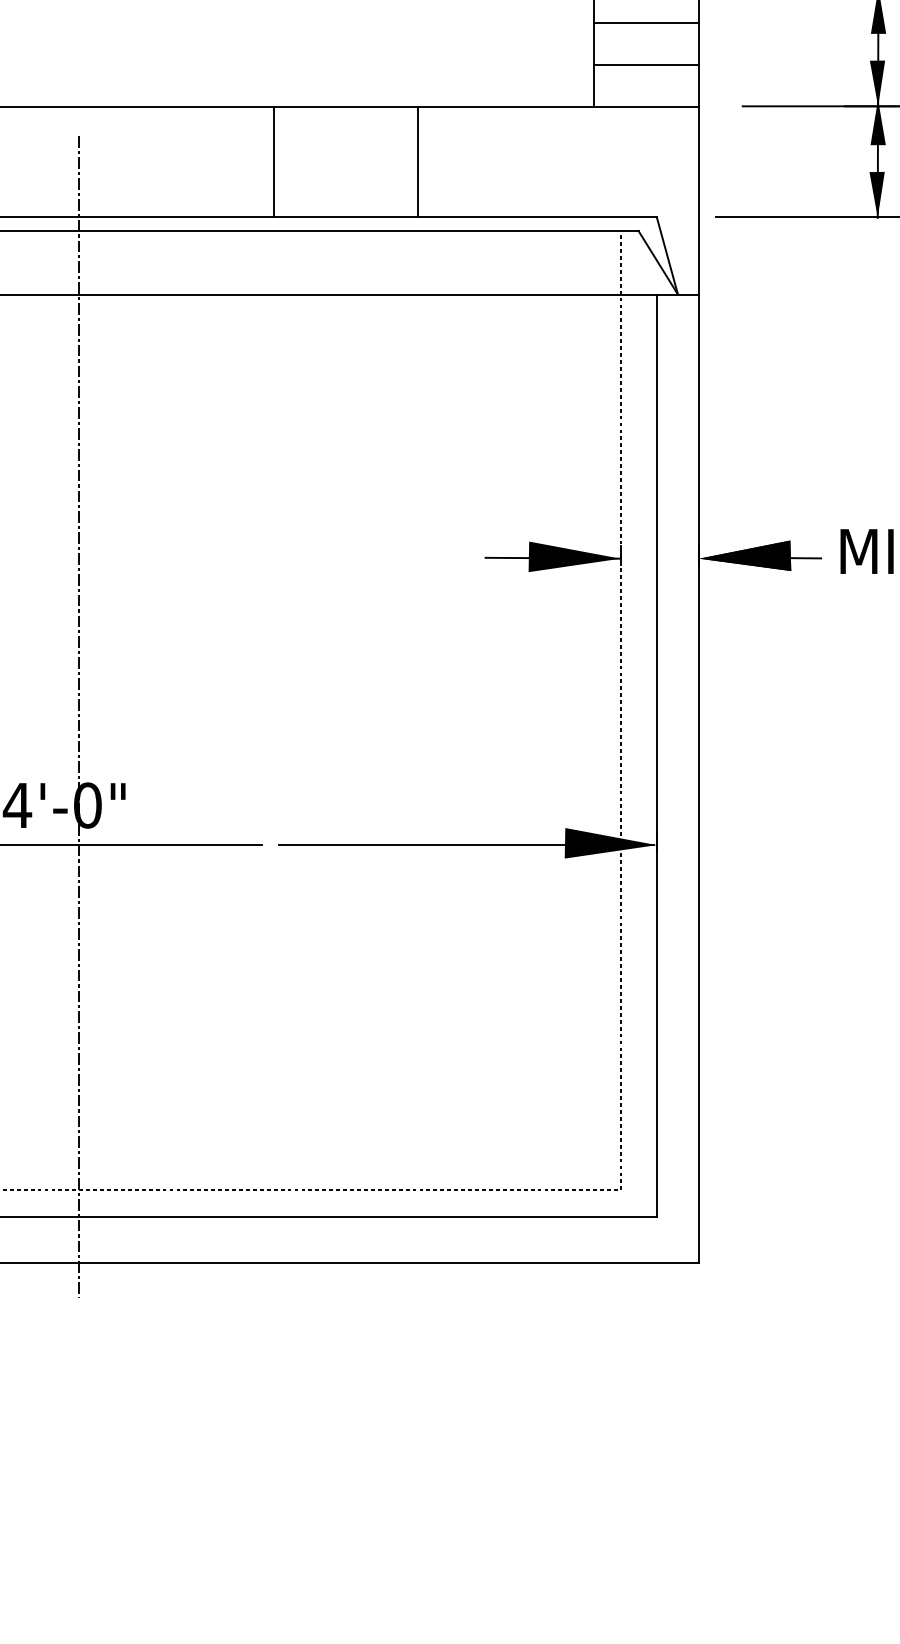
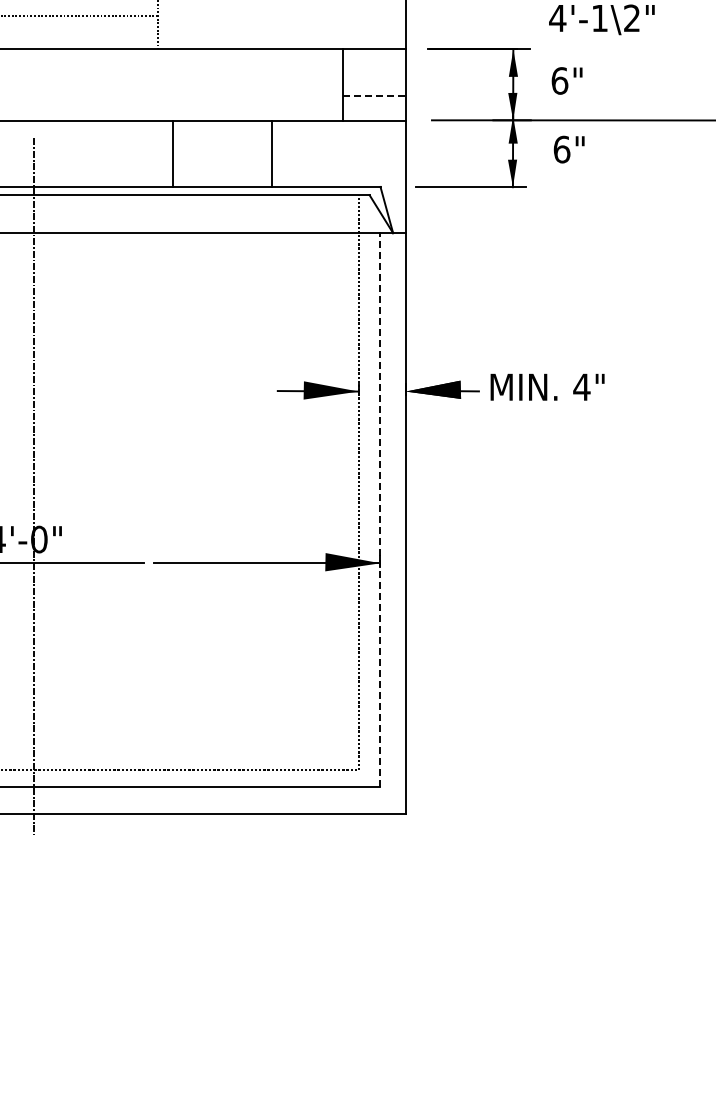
line: (645, 23) -> (373, 70), removed
line: (646, 64) -> (374, 95), solid -> dashed
line: (273, 161) -> (172, 153), moved
line: (418, 161) -> (272, 153), moved
line: (656, 755) -> (380, 509), solid -> dashed

